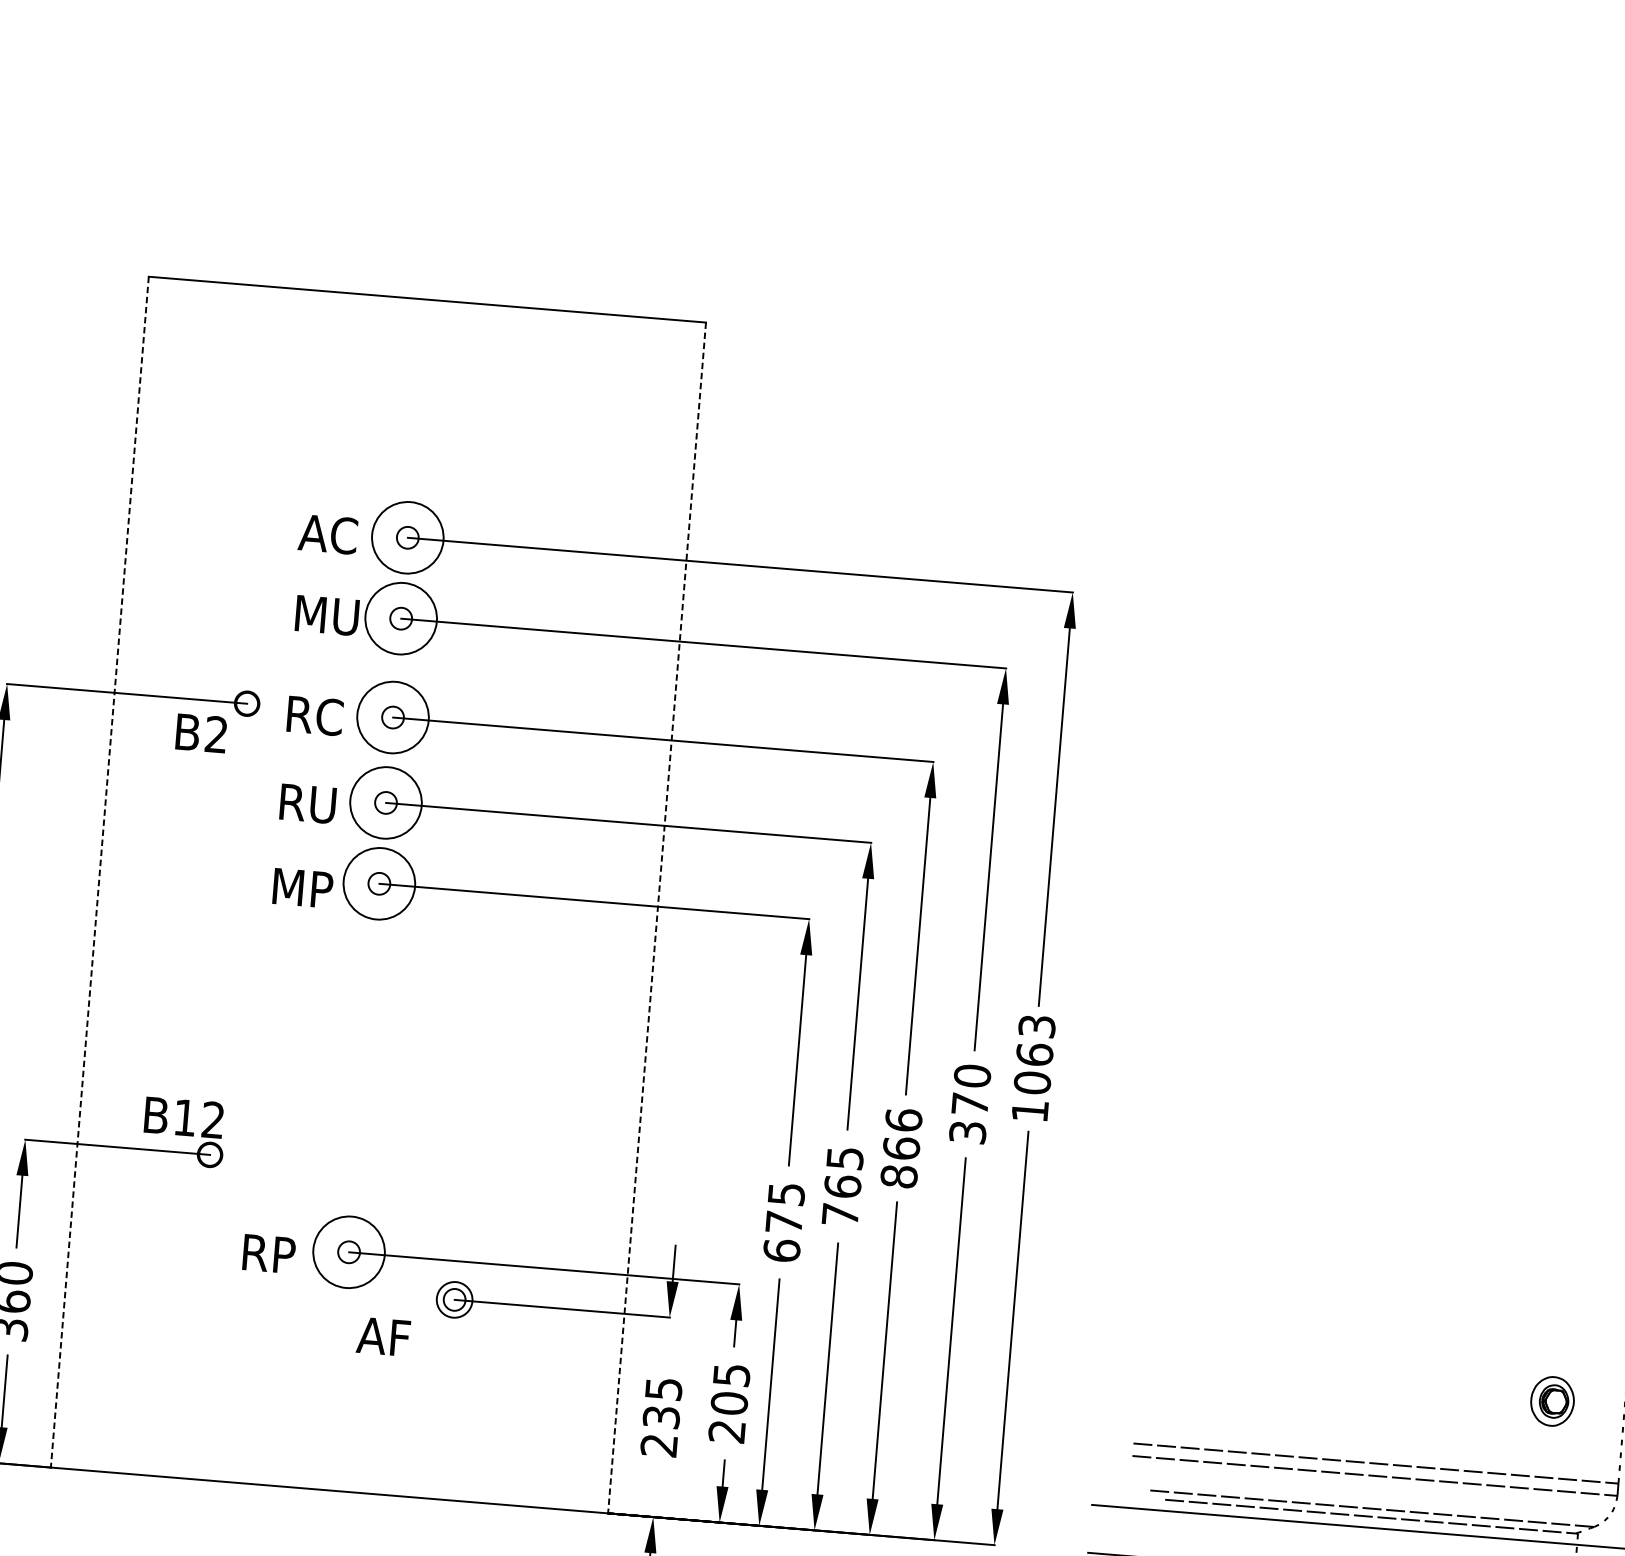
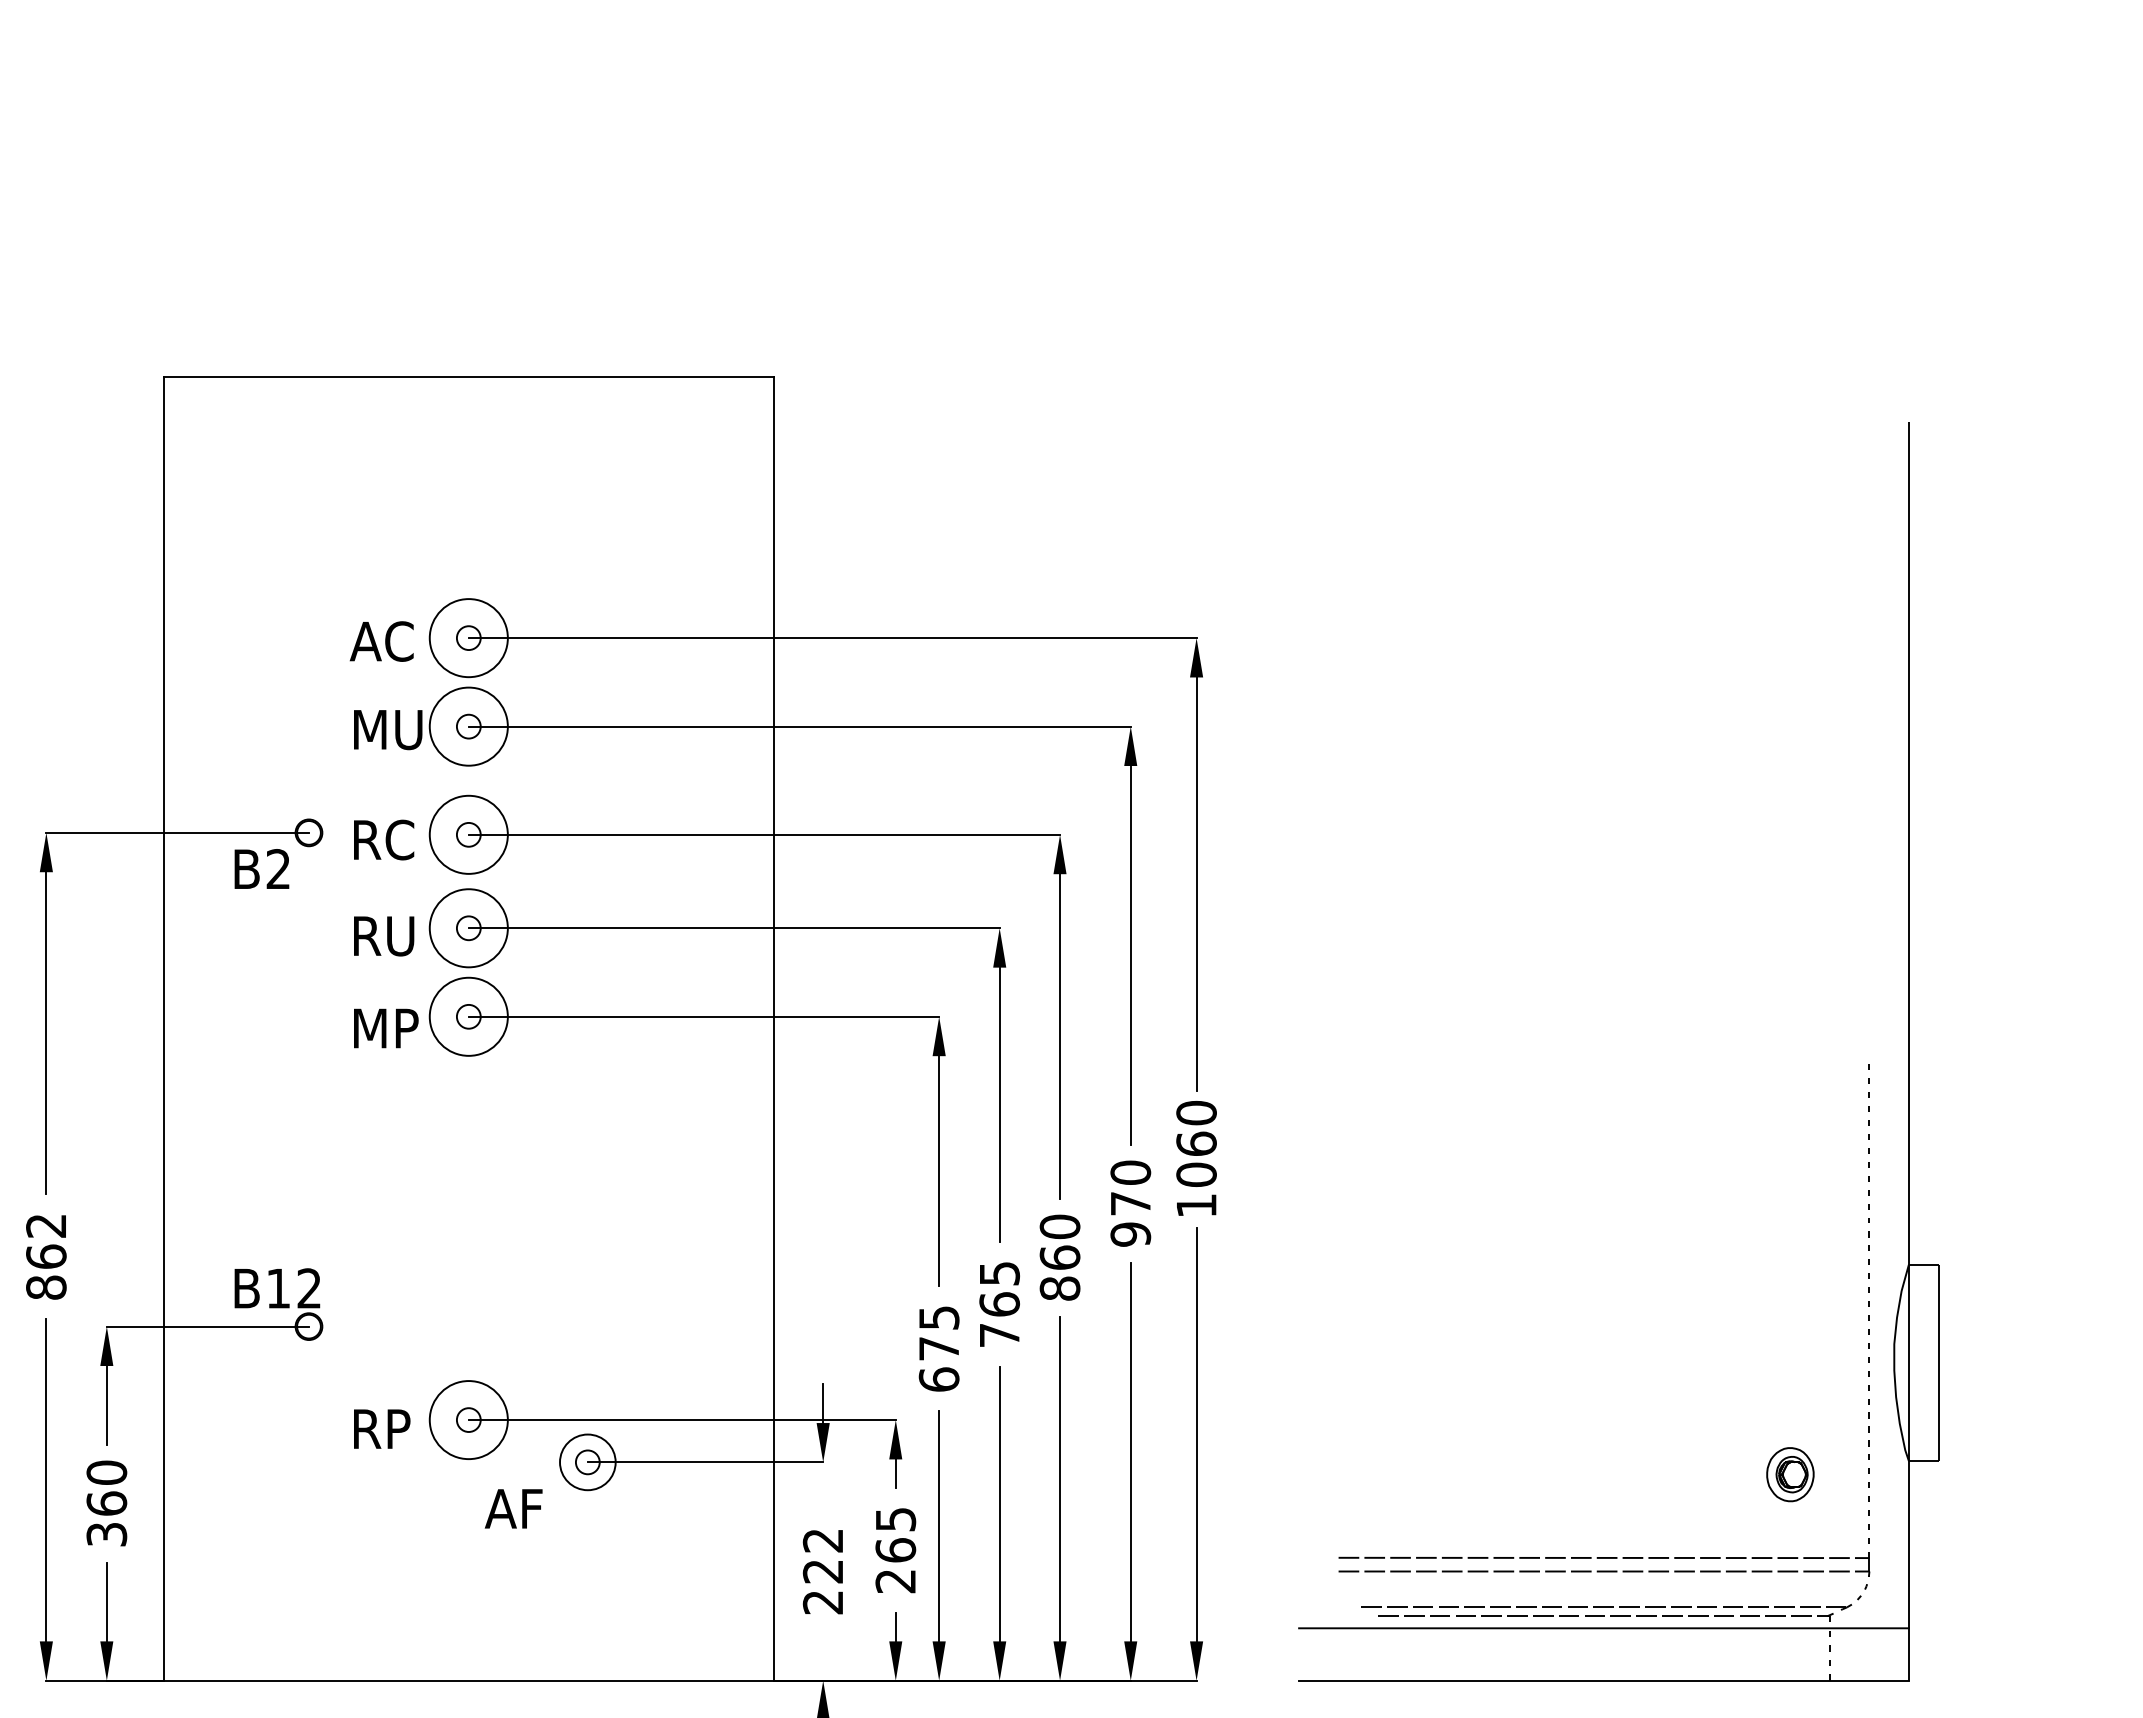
line: (99, 872) -> (163, 1029), dashed -> solid
line: (656, 918) -> (773, 1029), dashed -> solid
text: (1037, 1025) -> (1196, 1112), 1063 -> 1060
text: (903, 1119) -> (1059, 1226), 866 -> 860
text: (967, 1132) -> (1130, 1234), 370 -> 970
circle: (454, 1299) -> (587, 1462), size x1.43
text: (662, 1403) -> (822, 1556), 235 -> 222
text: (729, 1403) -> (895, 1550), 205 -> 265

